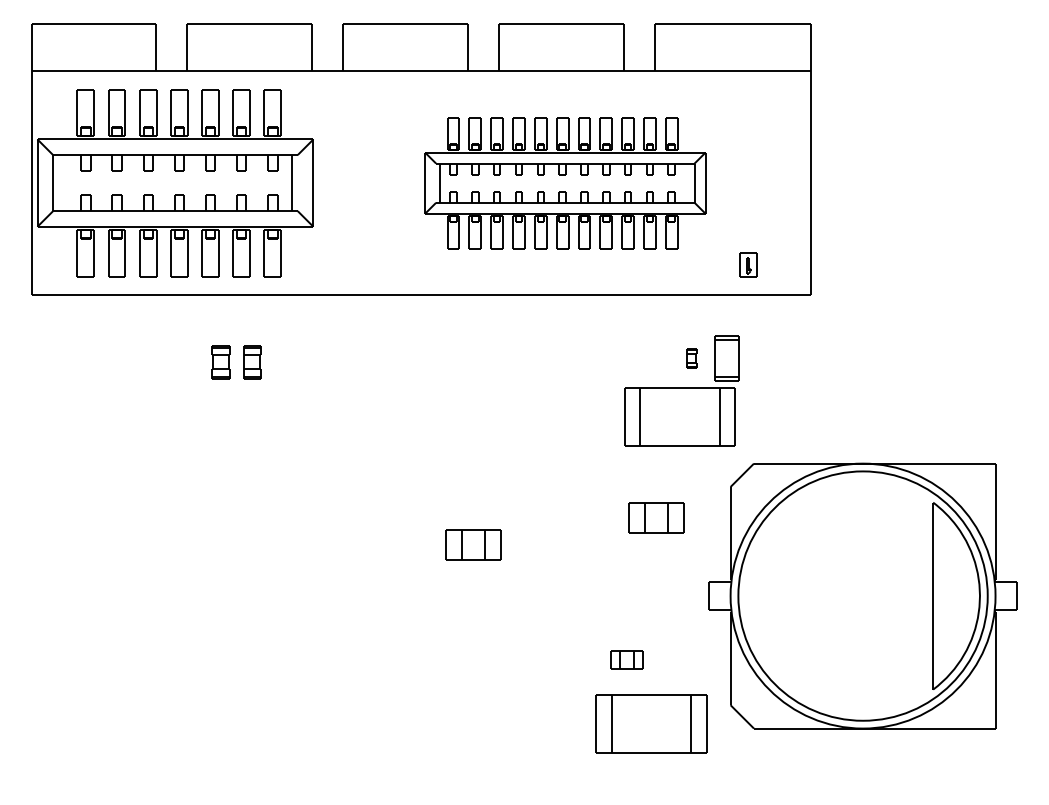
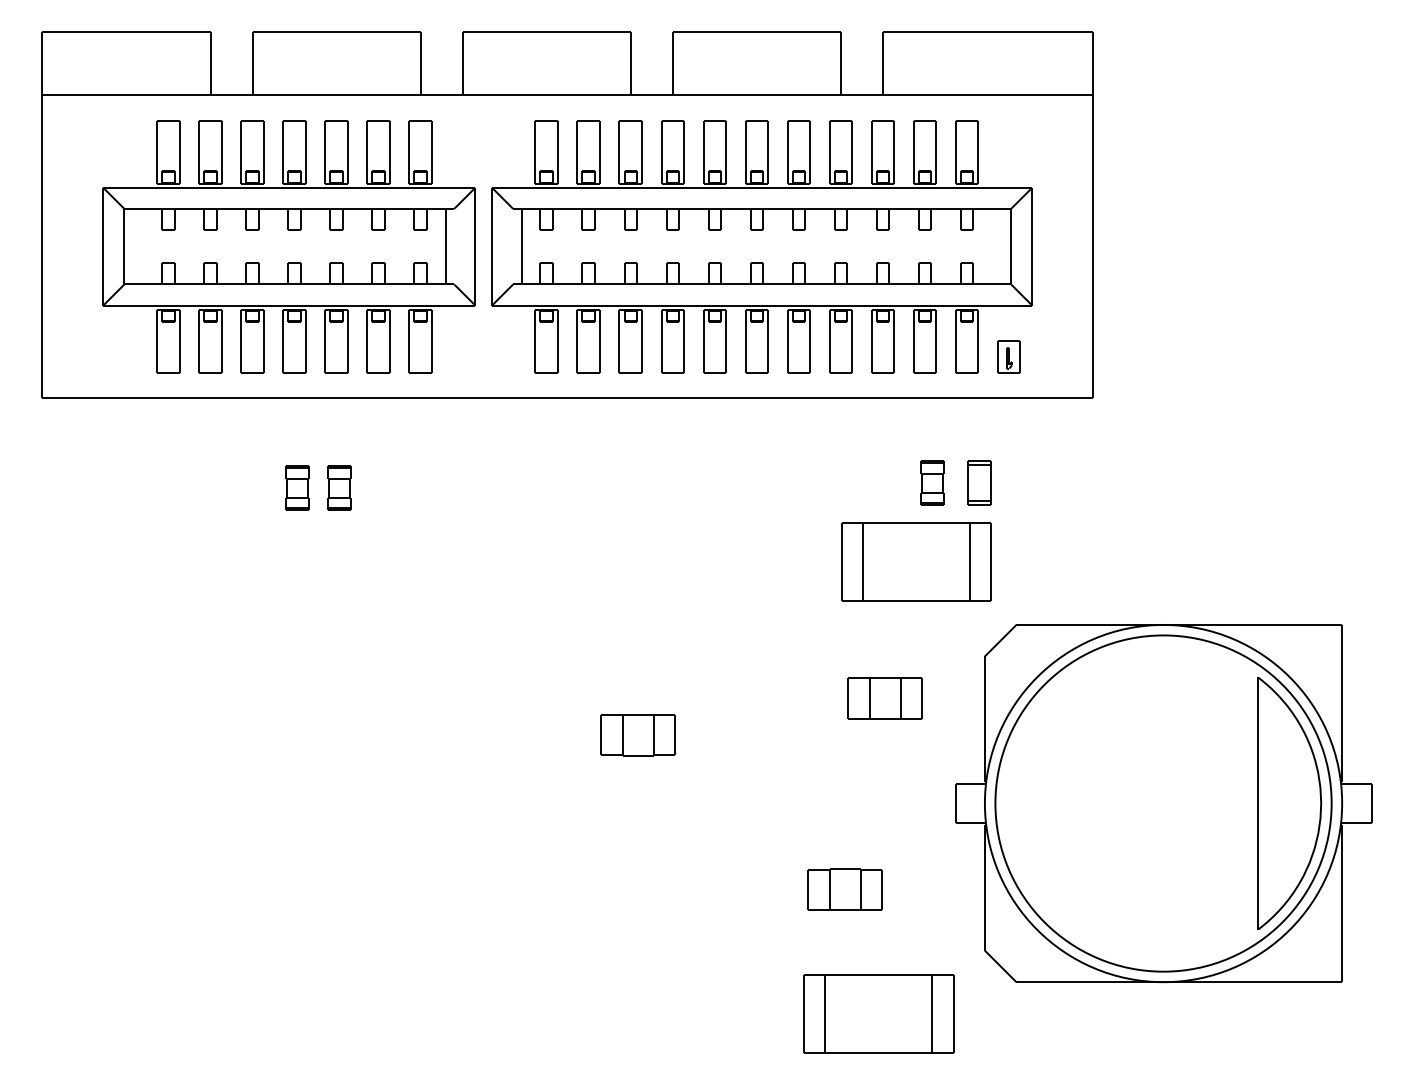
part: (174, 182) -> (288, 246), moved
part: (564, 182) -> (761, 246), size x1.43
part: (691, 358) -> (932, 482), size x1.67
part: (726, 358) -> (979, 482), size x0.71
part: (626, 659) -> (844, 889), size x1.67
part: (651, 723) -> (878, 1013), moved

